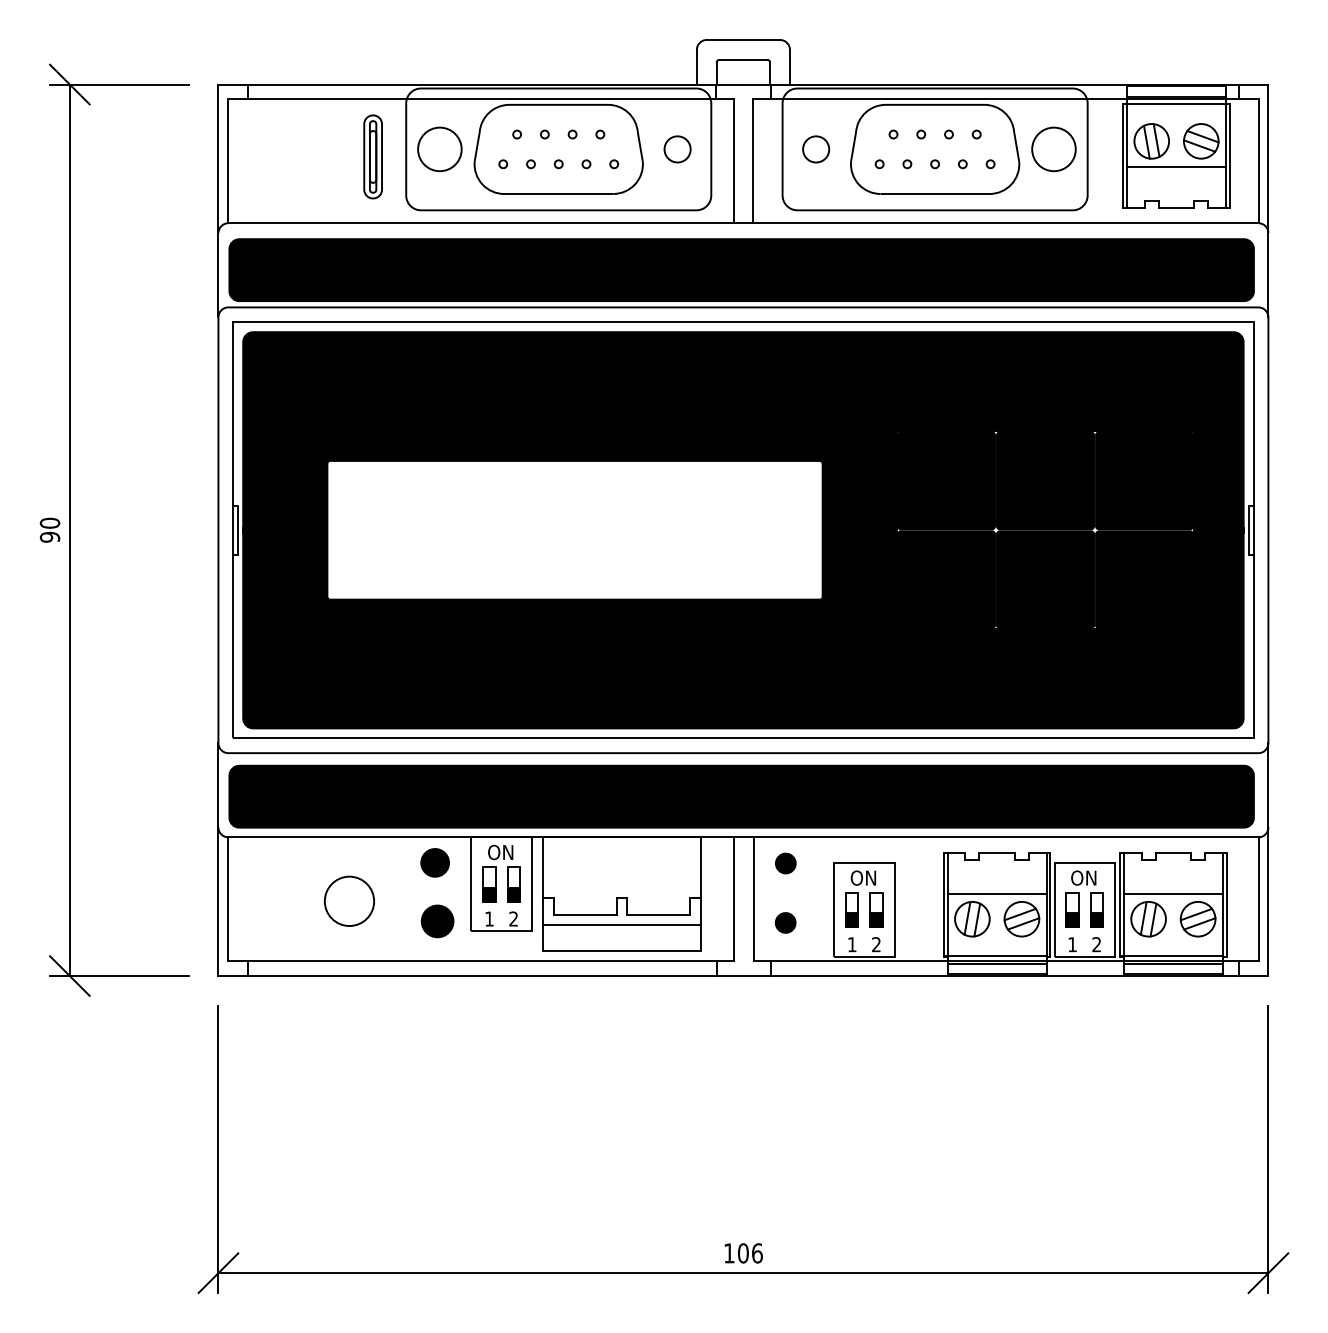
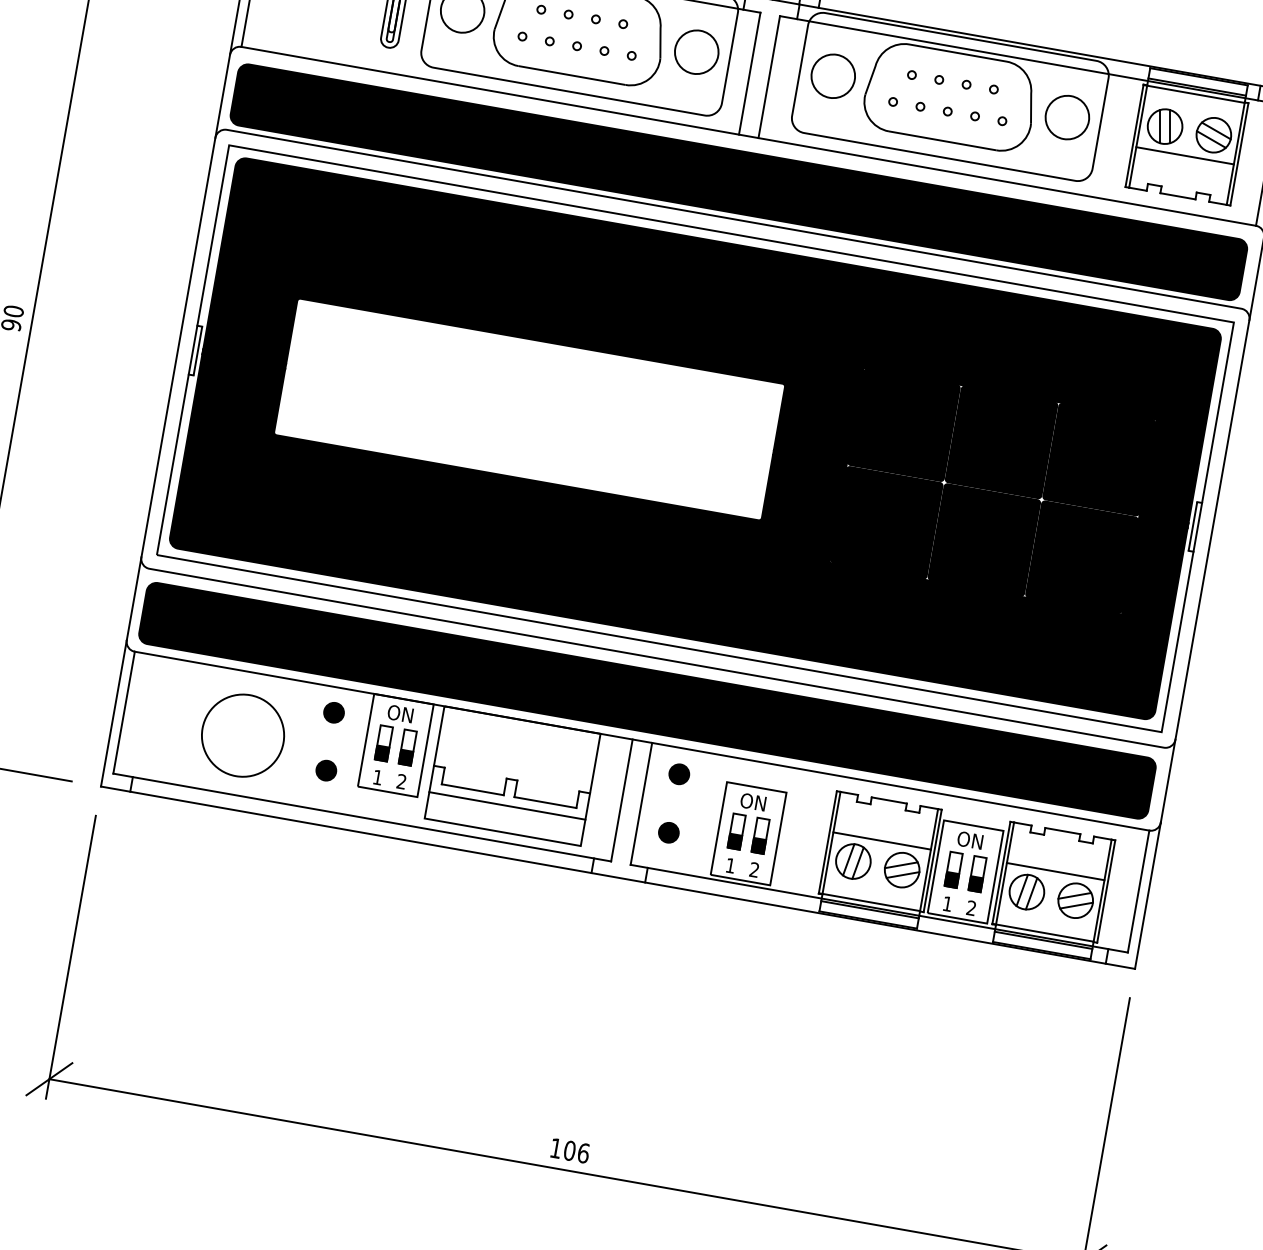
circle: (677, 149) -> (696, 52), size x1.67
circle: (815, 149) -> (832, 76), size x1.67
part: (434, 862) -> (333, 712), size x0.71
circle: (349, 901) -> (243, 735), size x1.67
part: (437, 920) -> (326, 769), size x0.62

